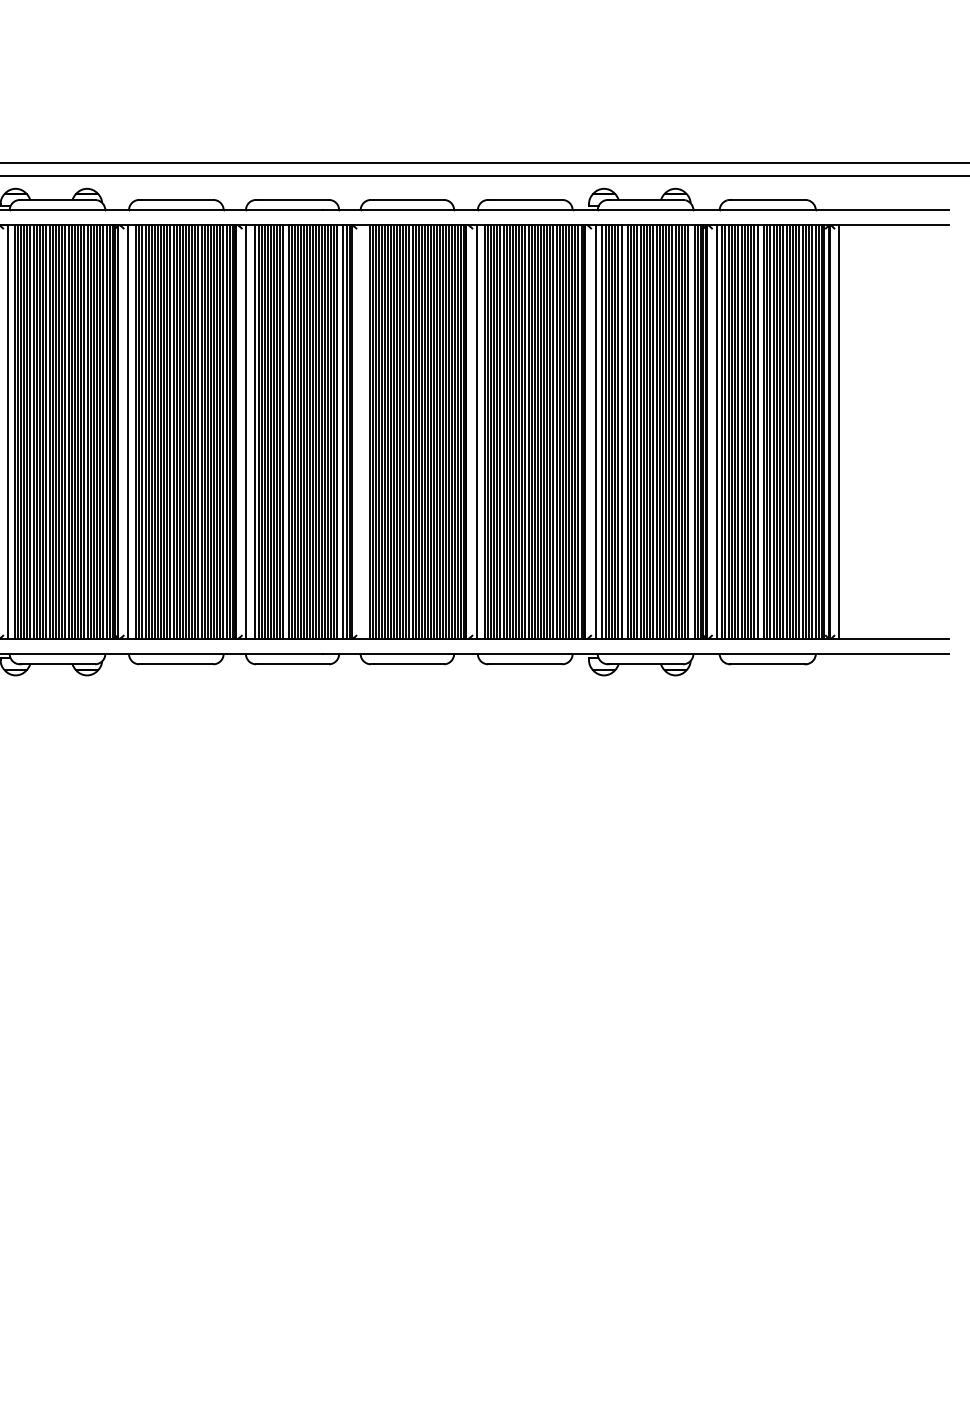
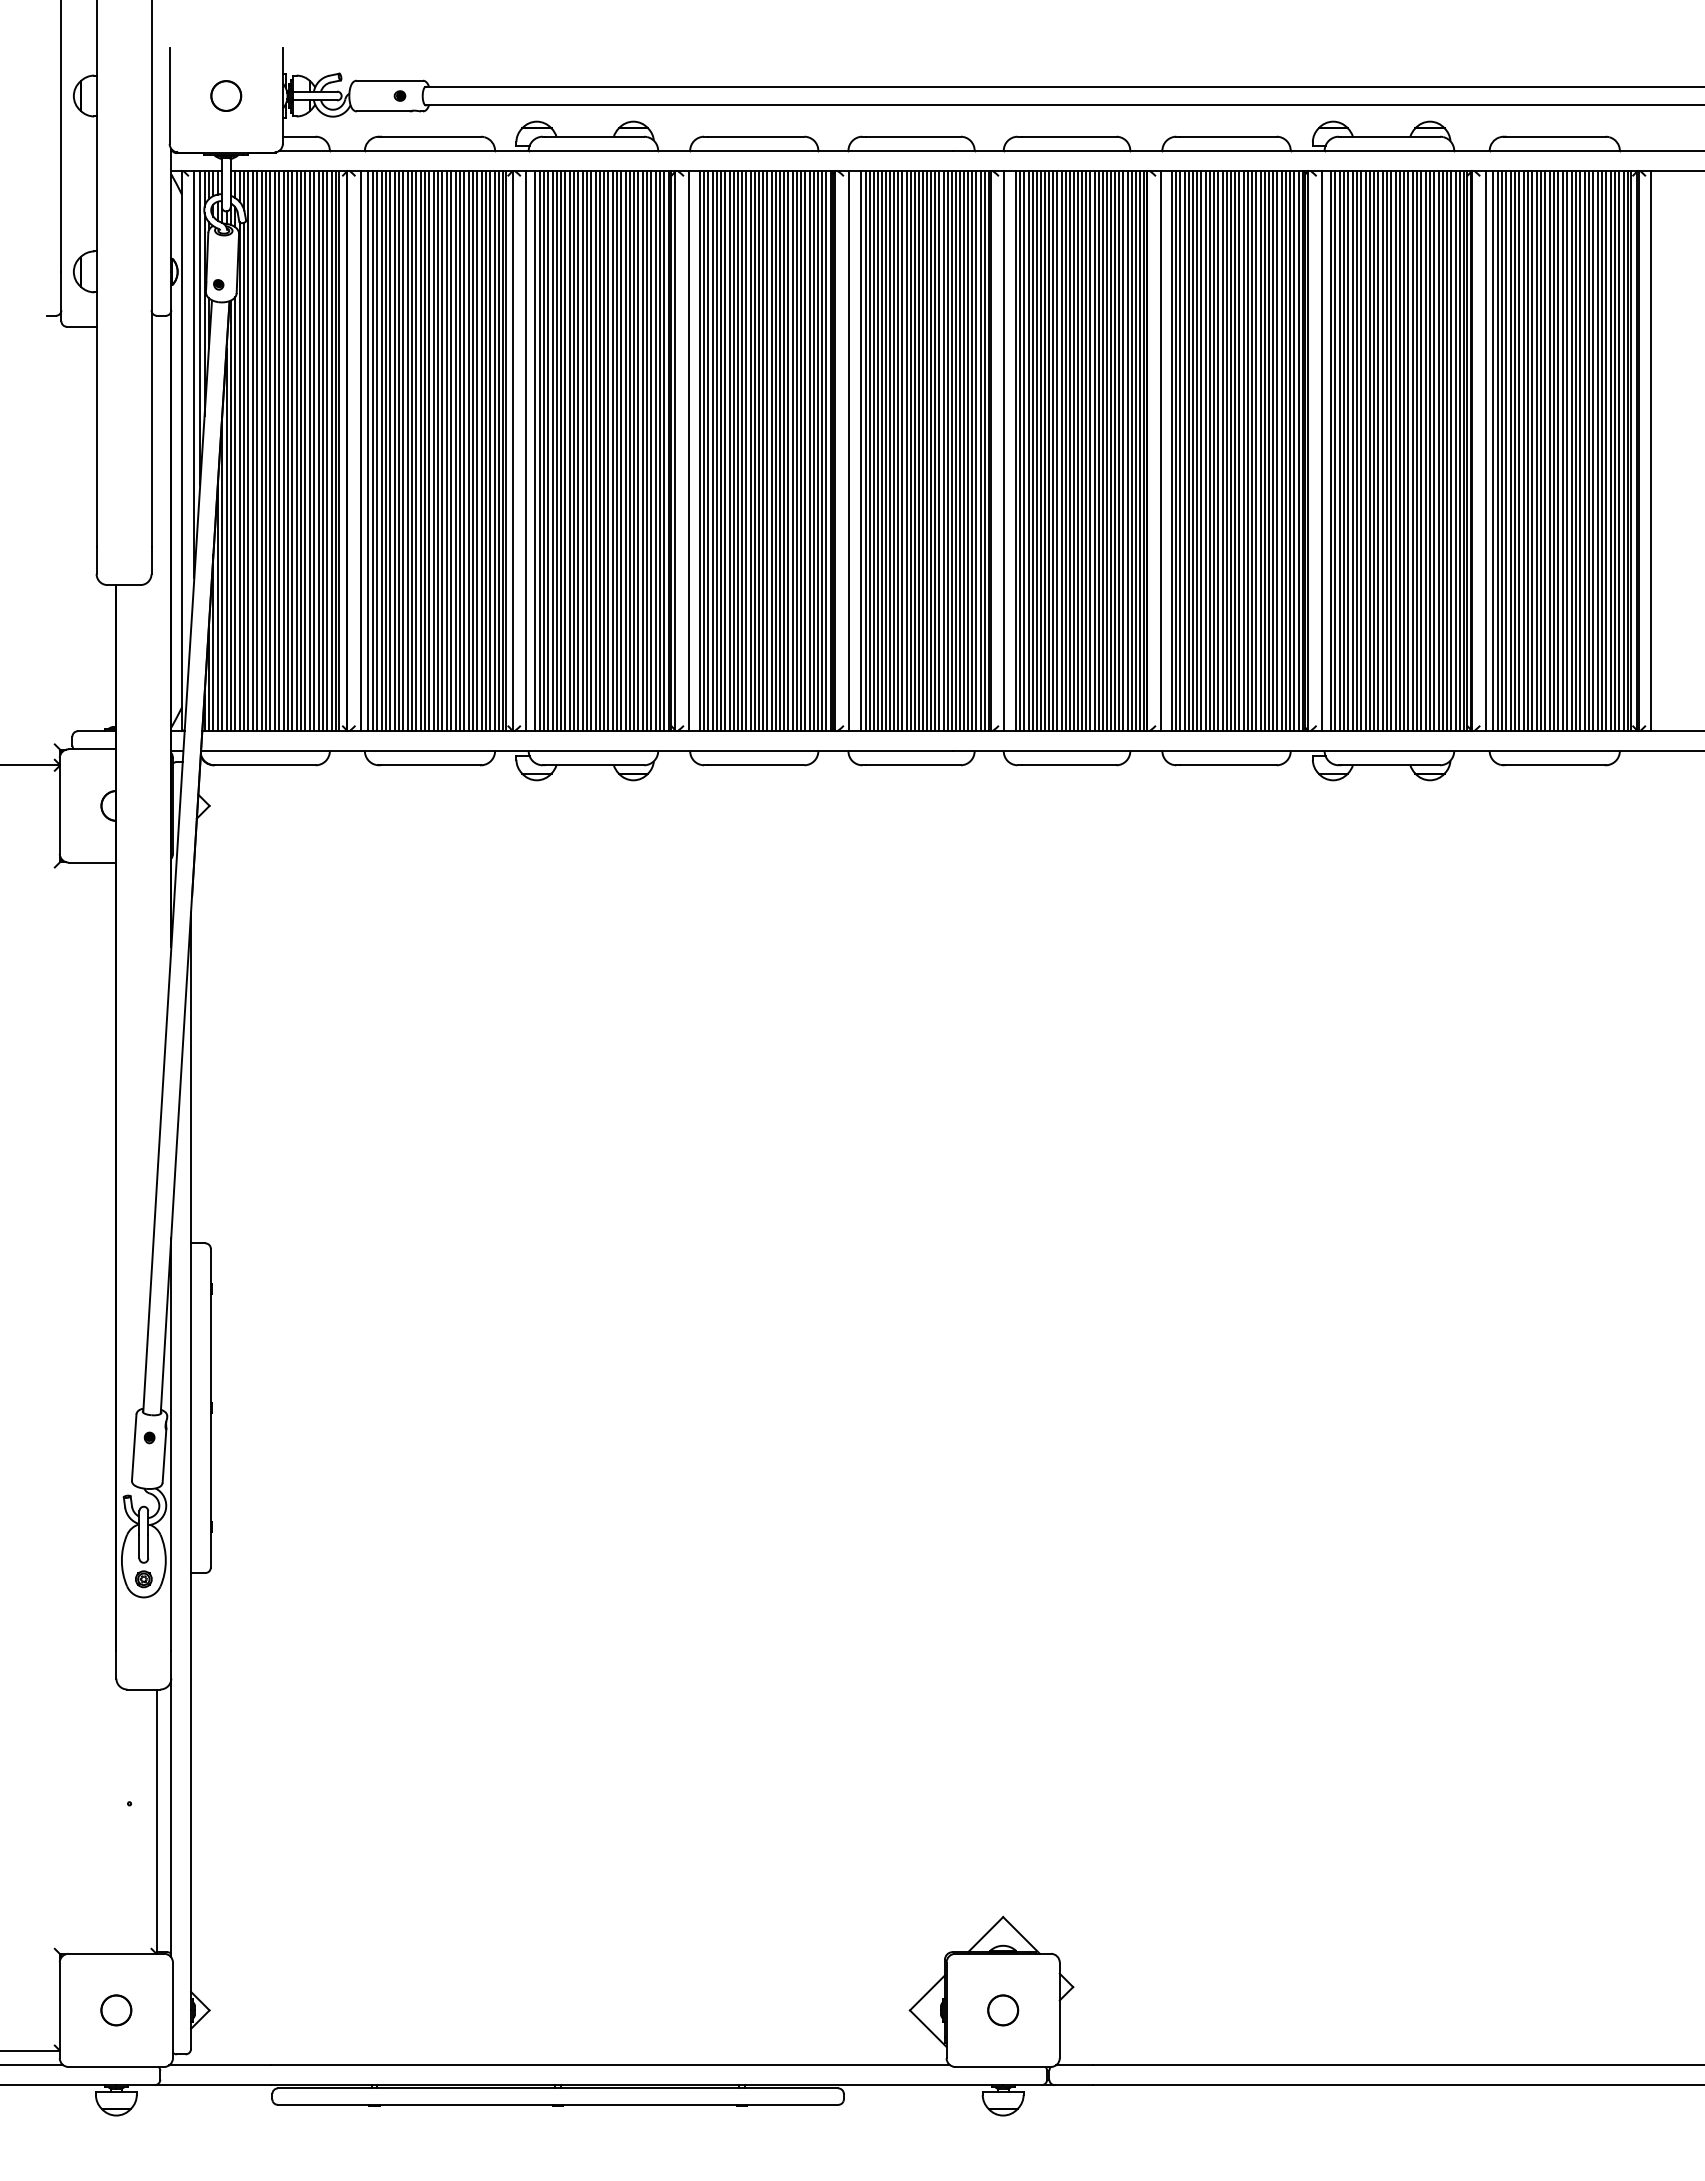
line: (285, 431) -> (902, 450), added
line: (340, 431) -> (976, 450), added
line: (361, 431) -> (1004, 450), added
line: (624, 431) -> (1361, 450), added
line: (691, 431) -> (1451, 450), added
line: (760, 431) -> (1545, 450), added

